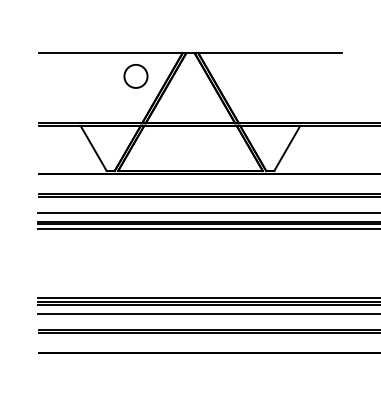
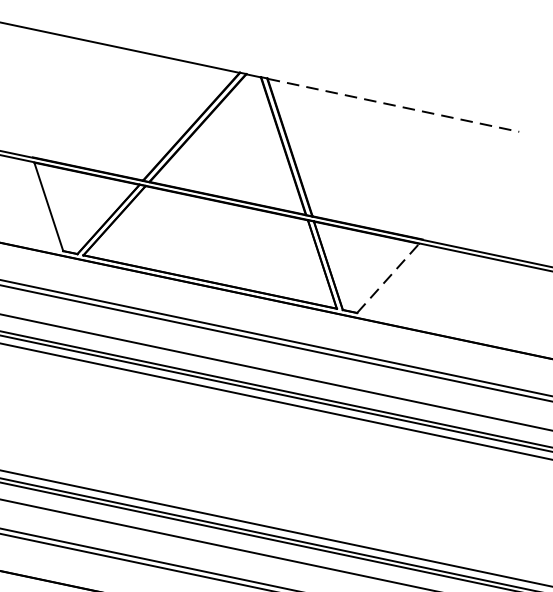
line: (270, 53) -> (393, 105), solid -> dashed
circle: (135, 76) -> (148, 96), removed
line: (287, 148) -> (388, 278), solid -> dashed

